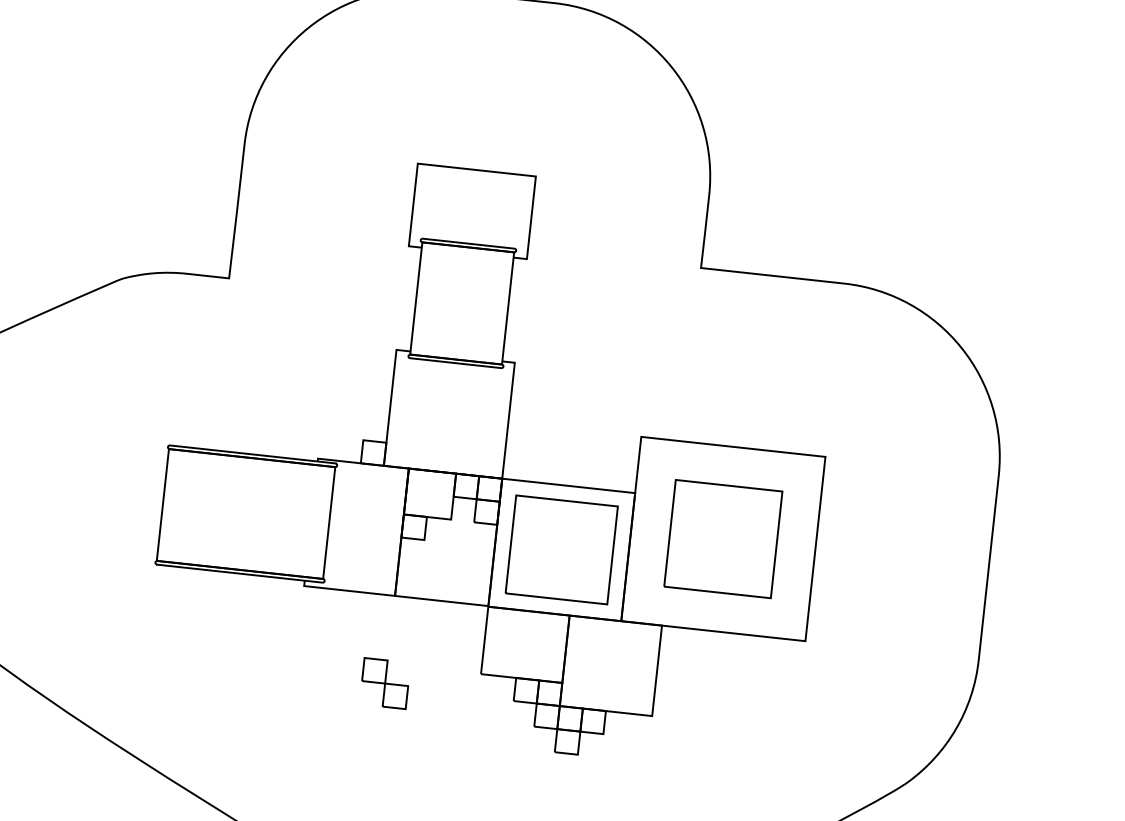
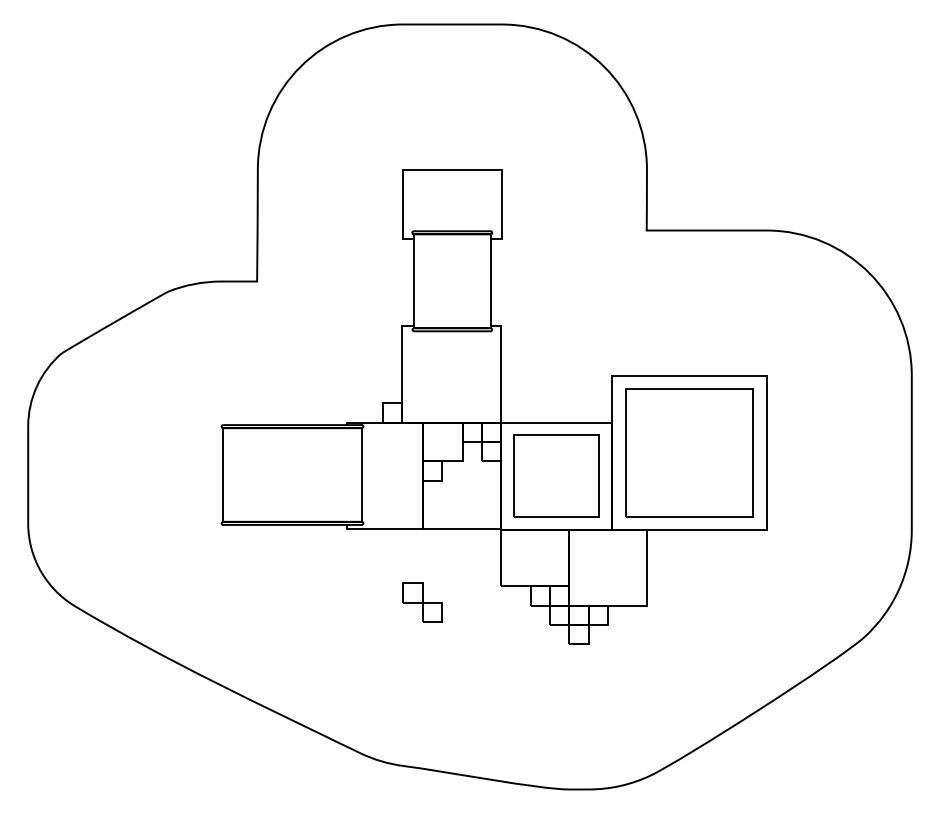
part: (723, 538) -> (689, 452), size x1.43

